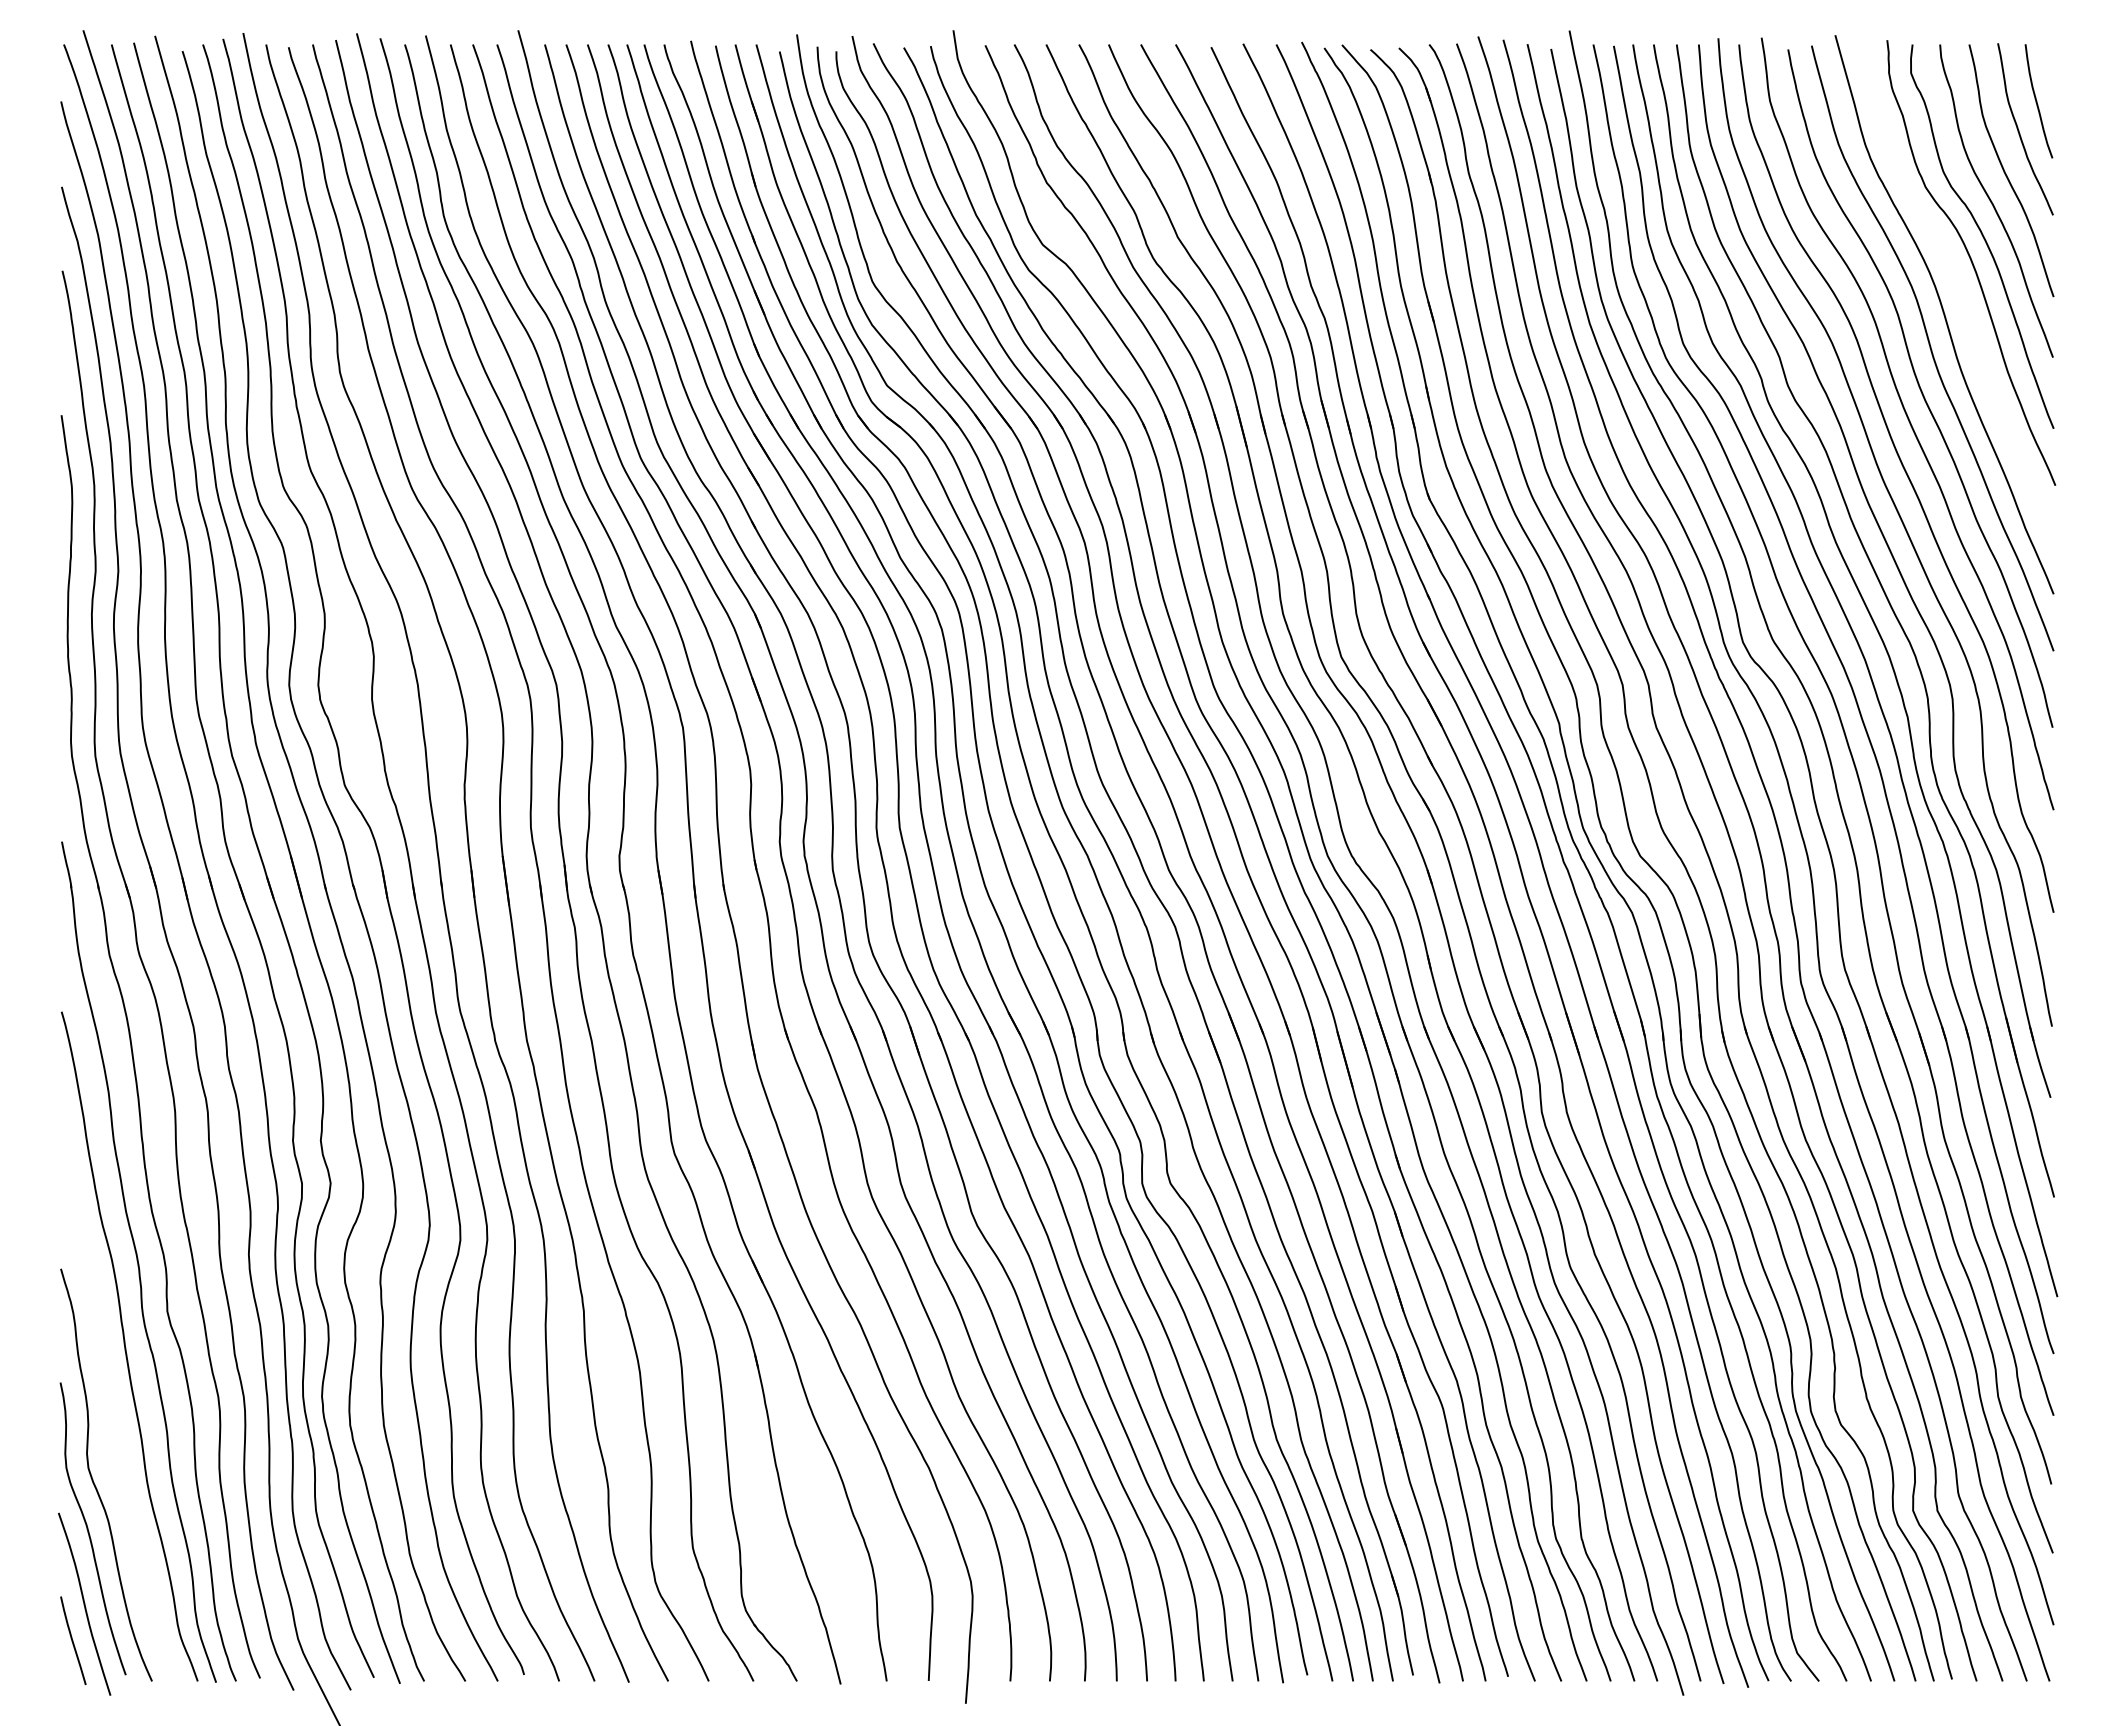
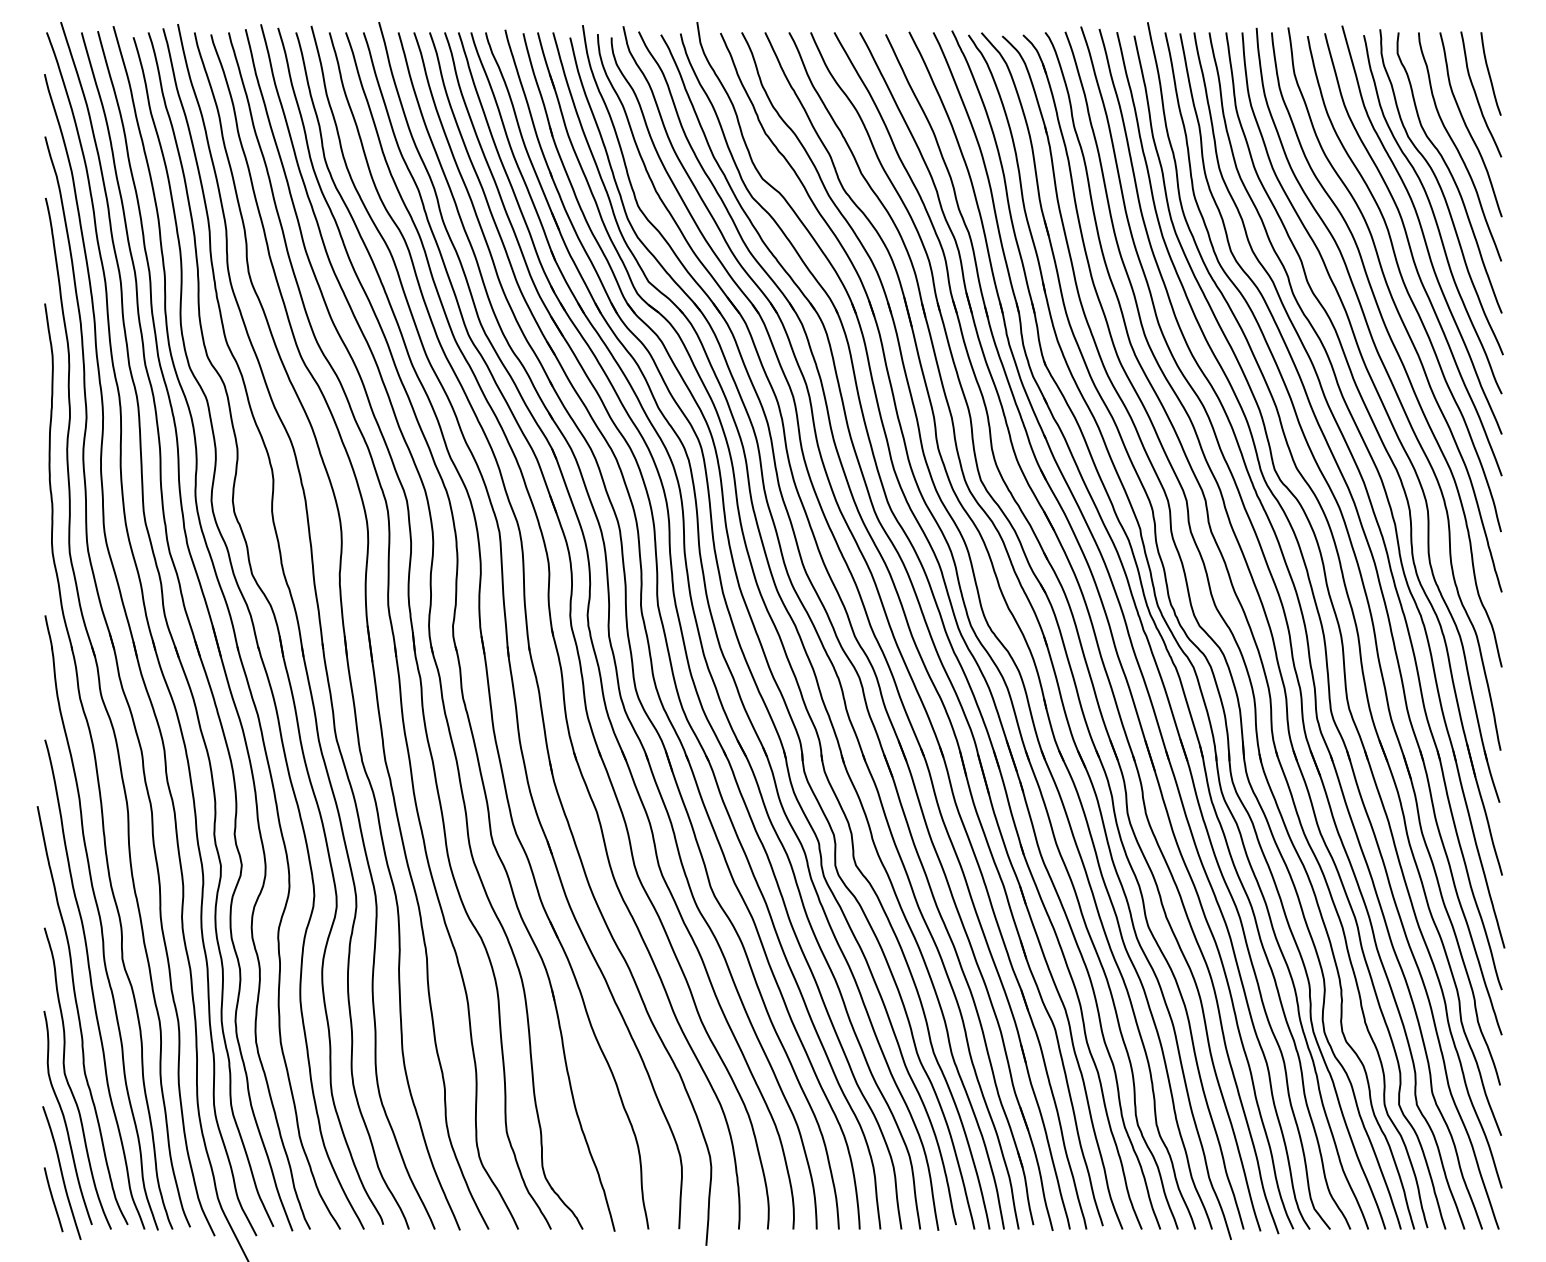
curve: (1959, 293) -> (1432, 214), added
curve: (108, 1388) -> (79, 1015), added

